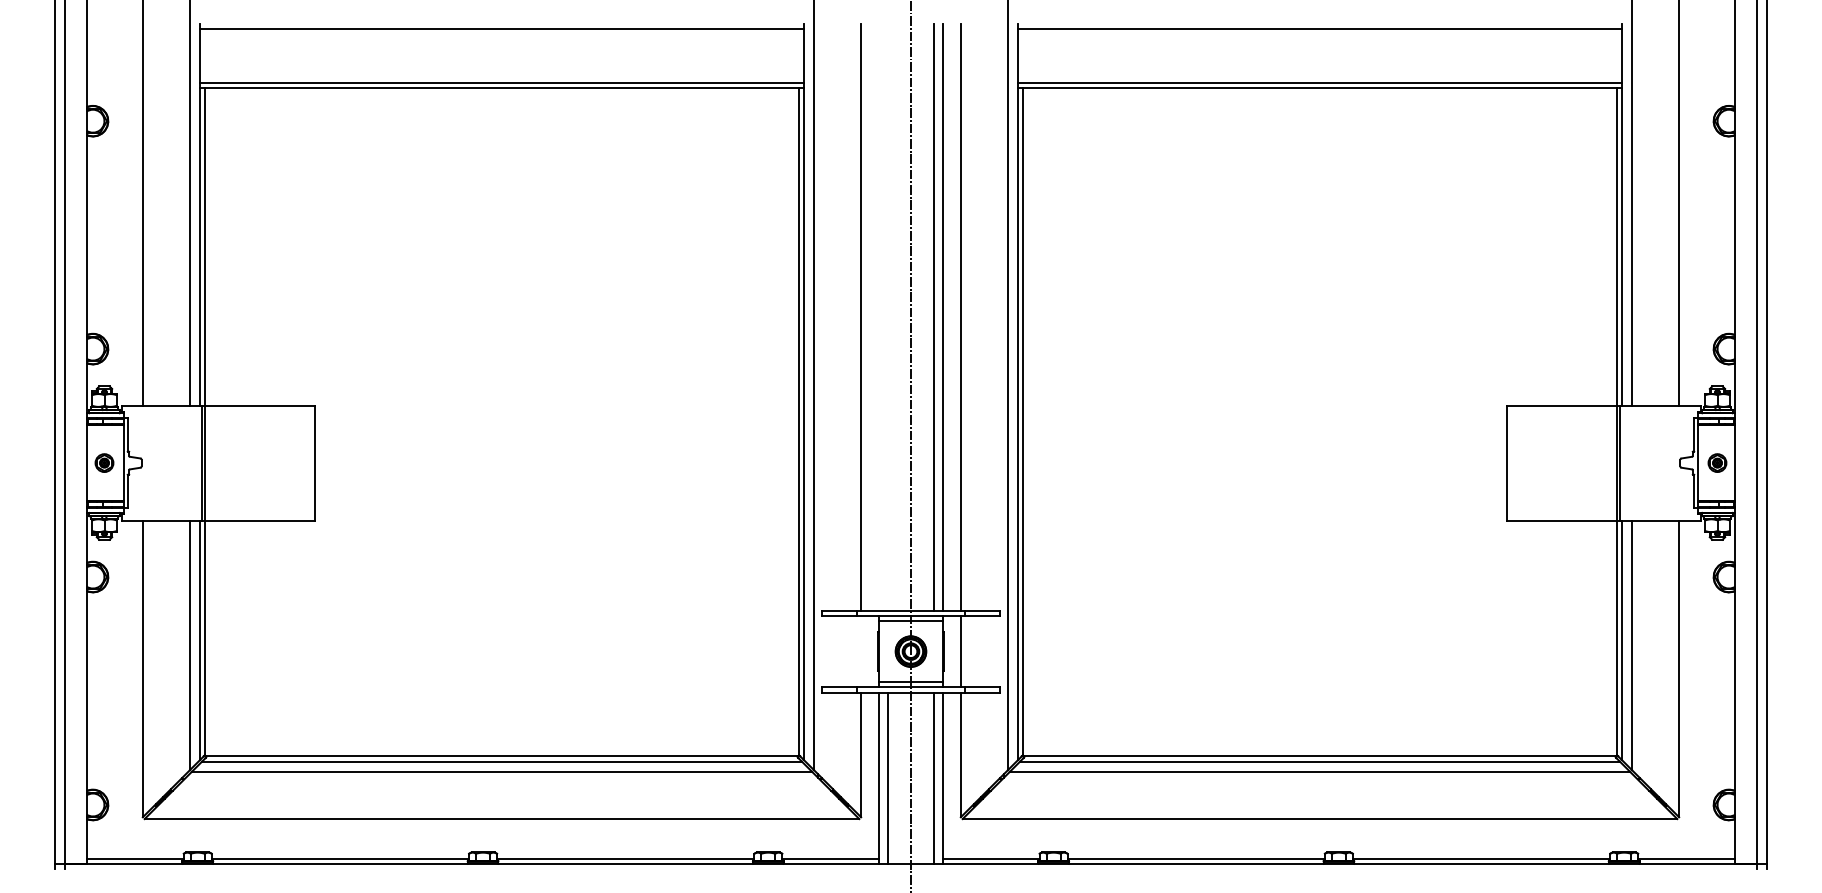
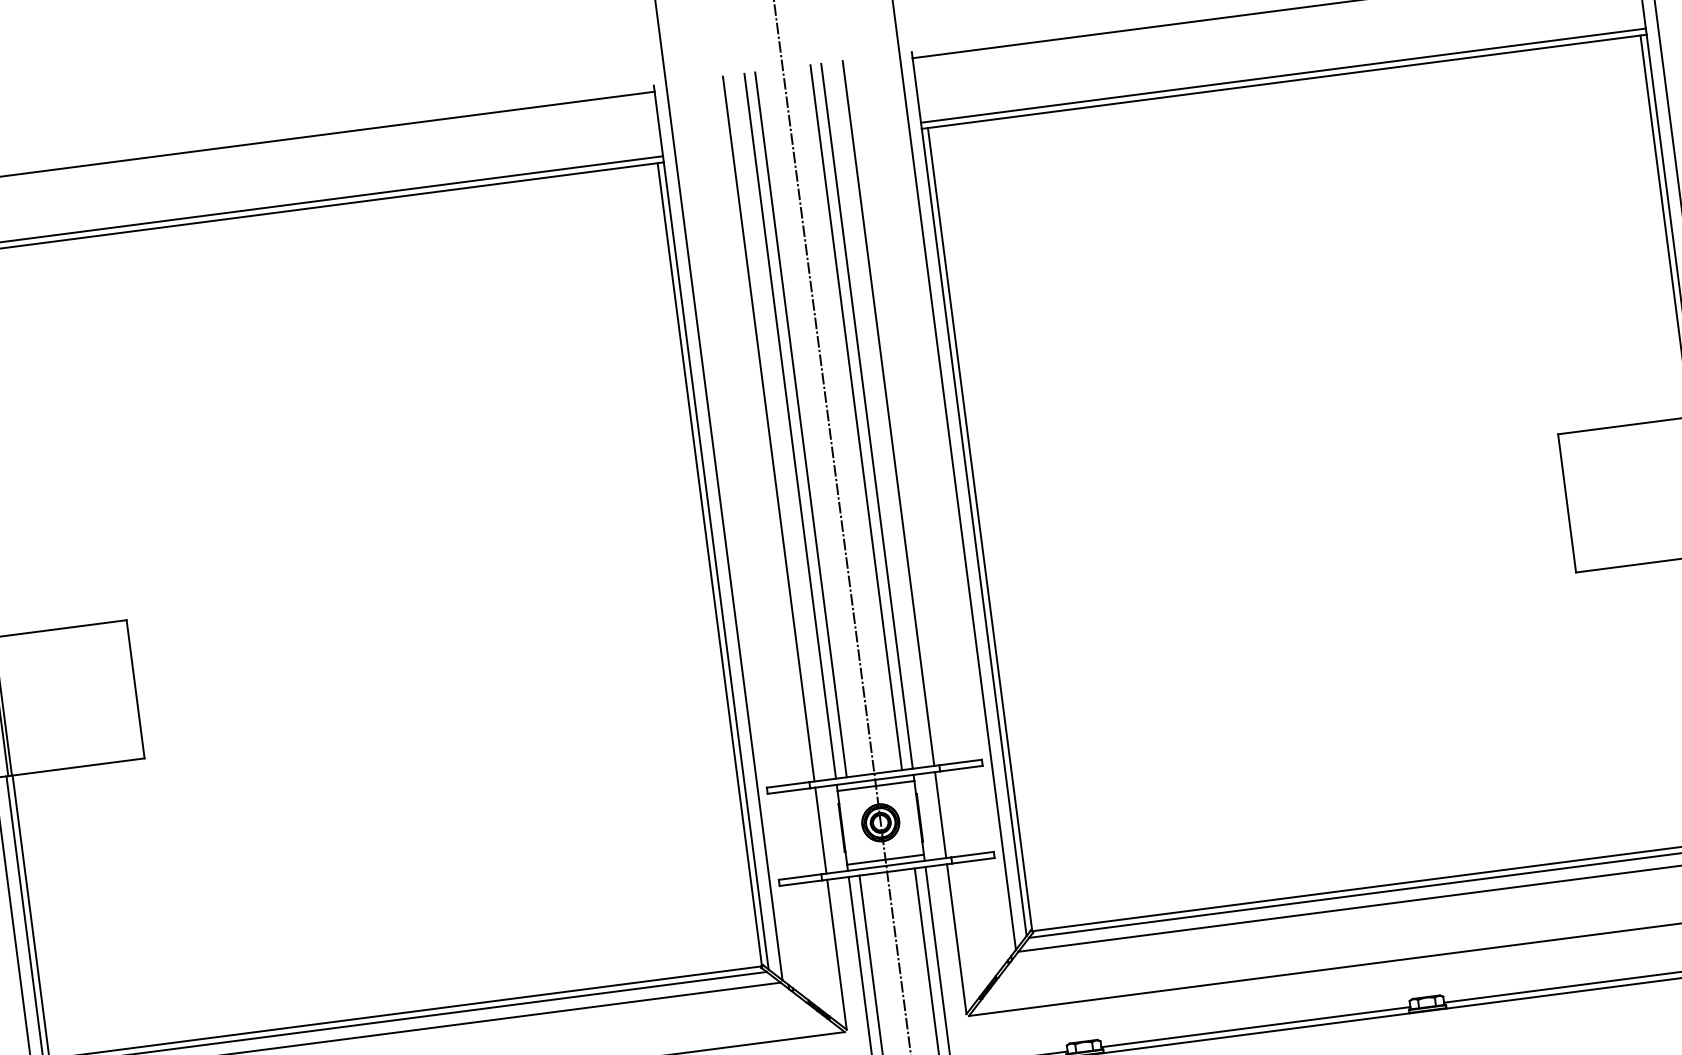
line: (879, 317) -> (790, 426), added
line: (887, 317) -> (800, 425), added
line: (861, 651) -> (821, 830), added

